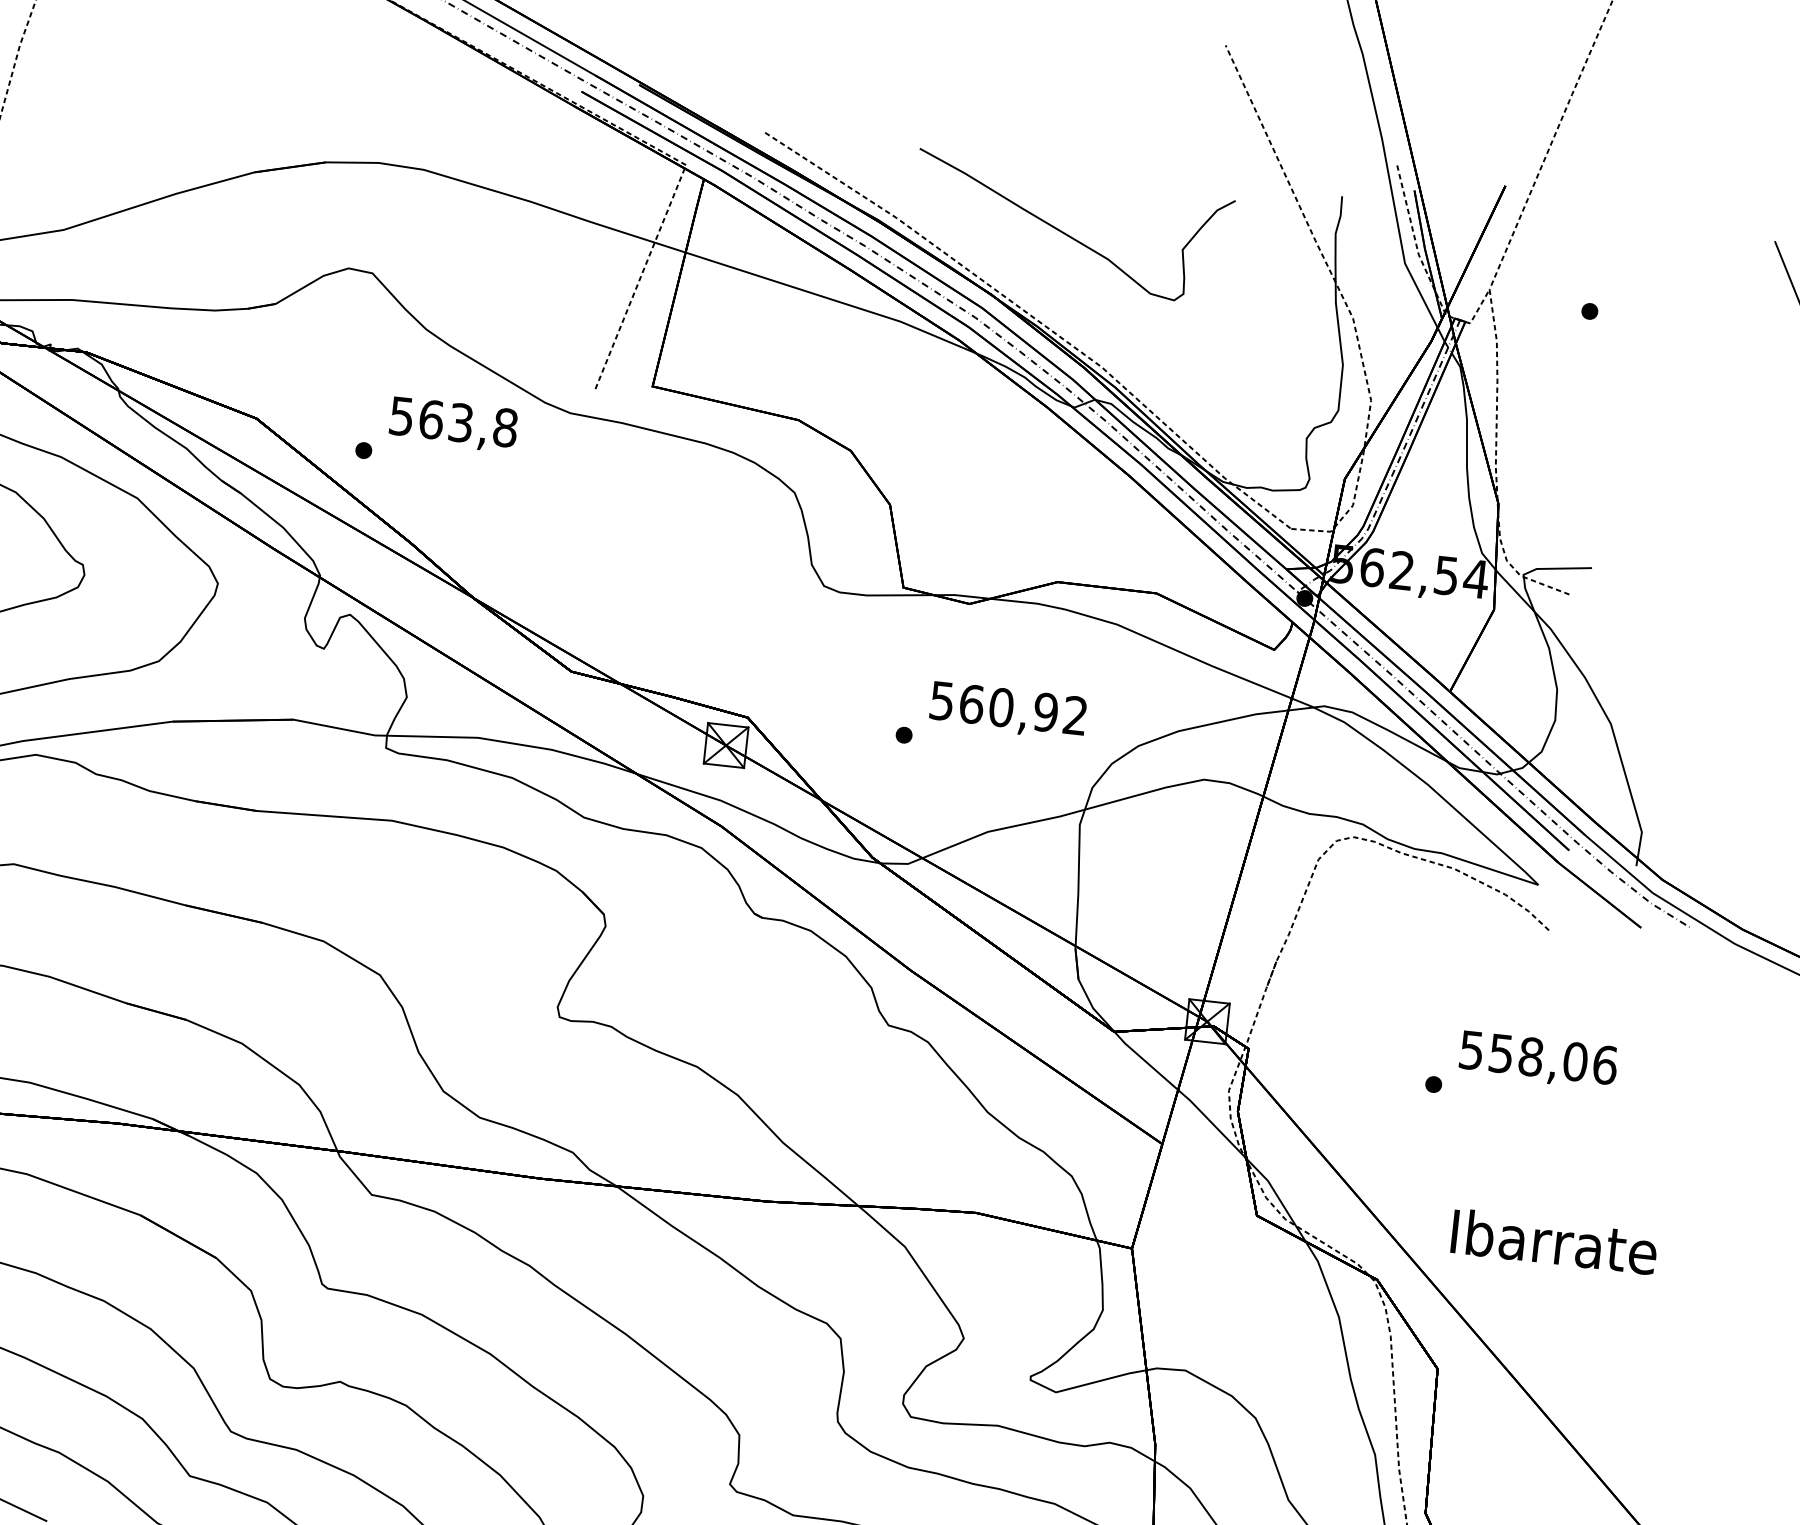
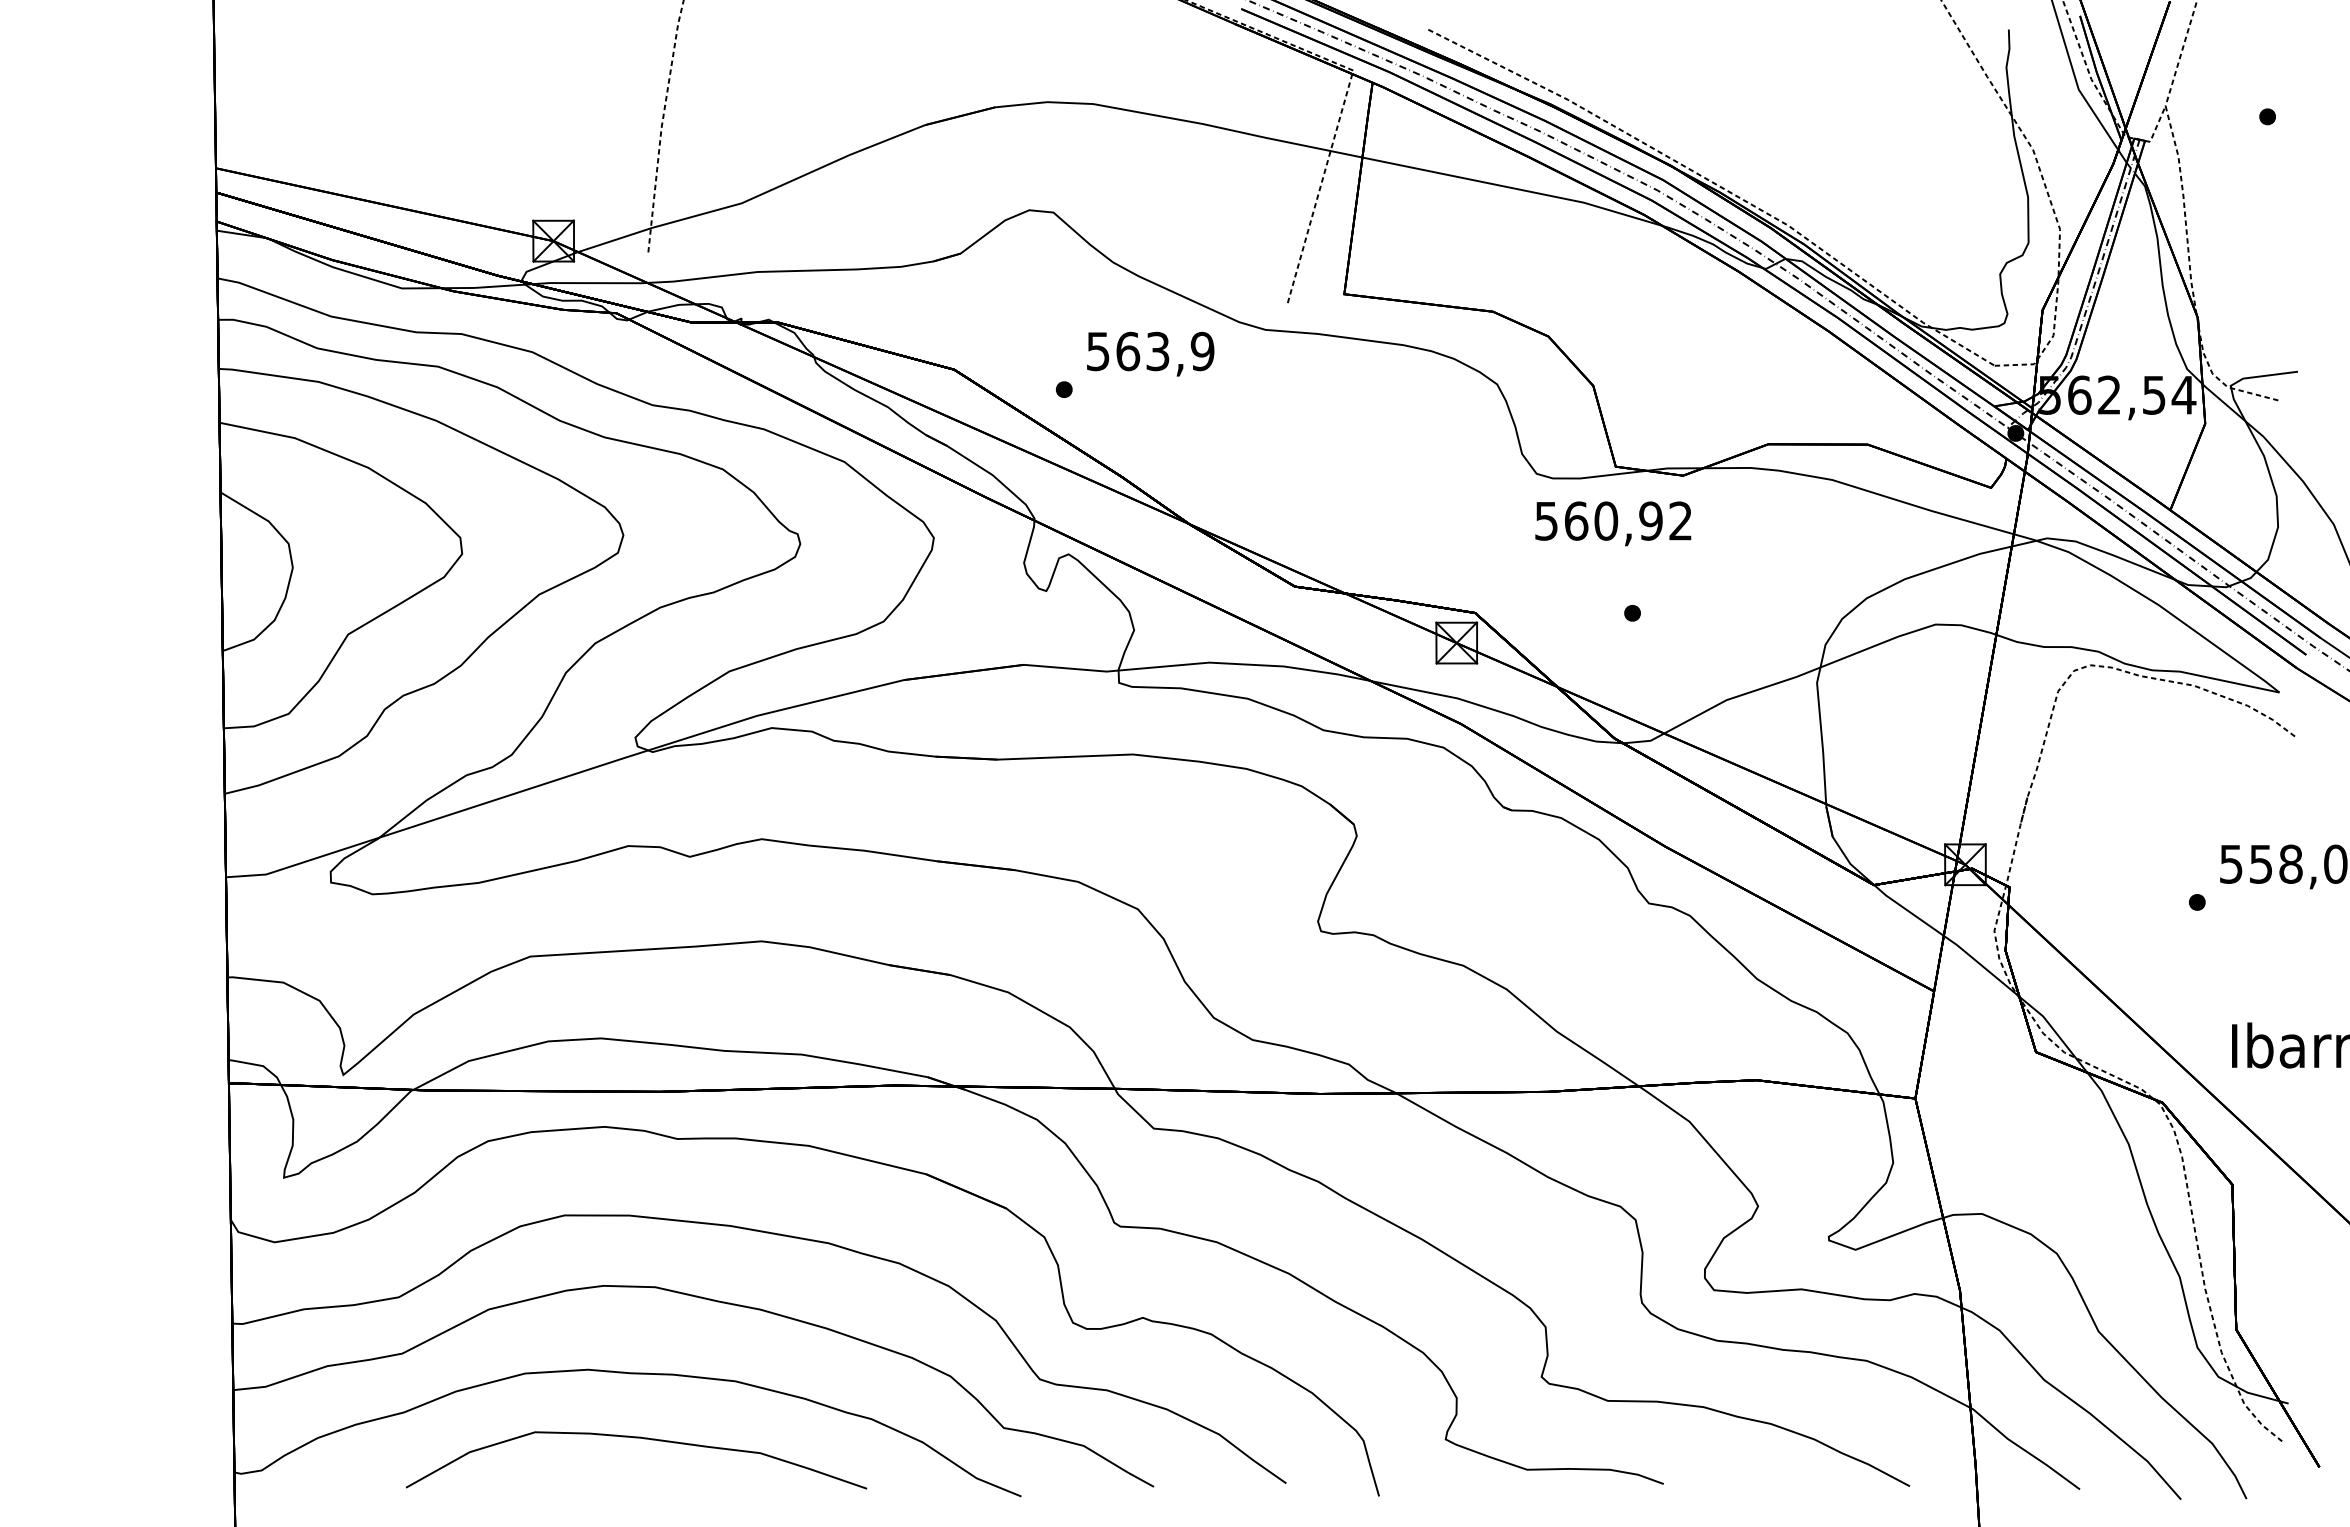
curve: (1068, 234) -> (1740, 97), removed
text: (505, 427) -> (1202, 351), 563,8 -> 563,9
text: (1008, 710) -> (1613, 523), moved

